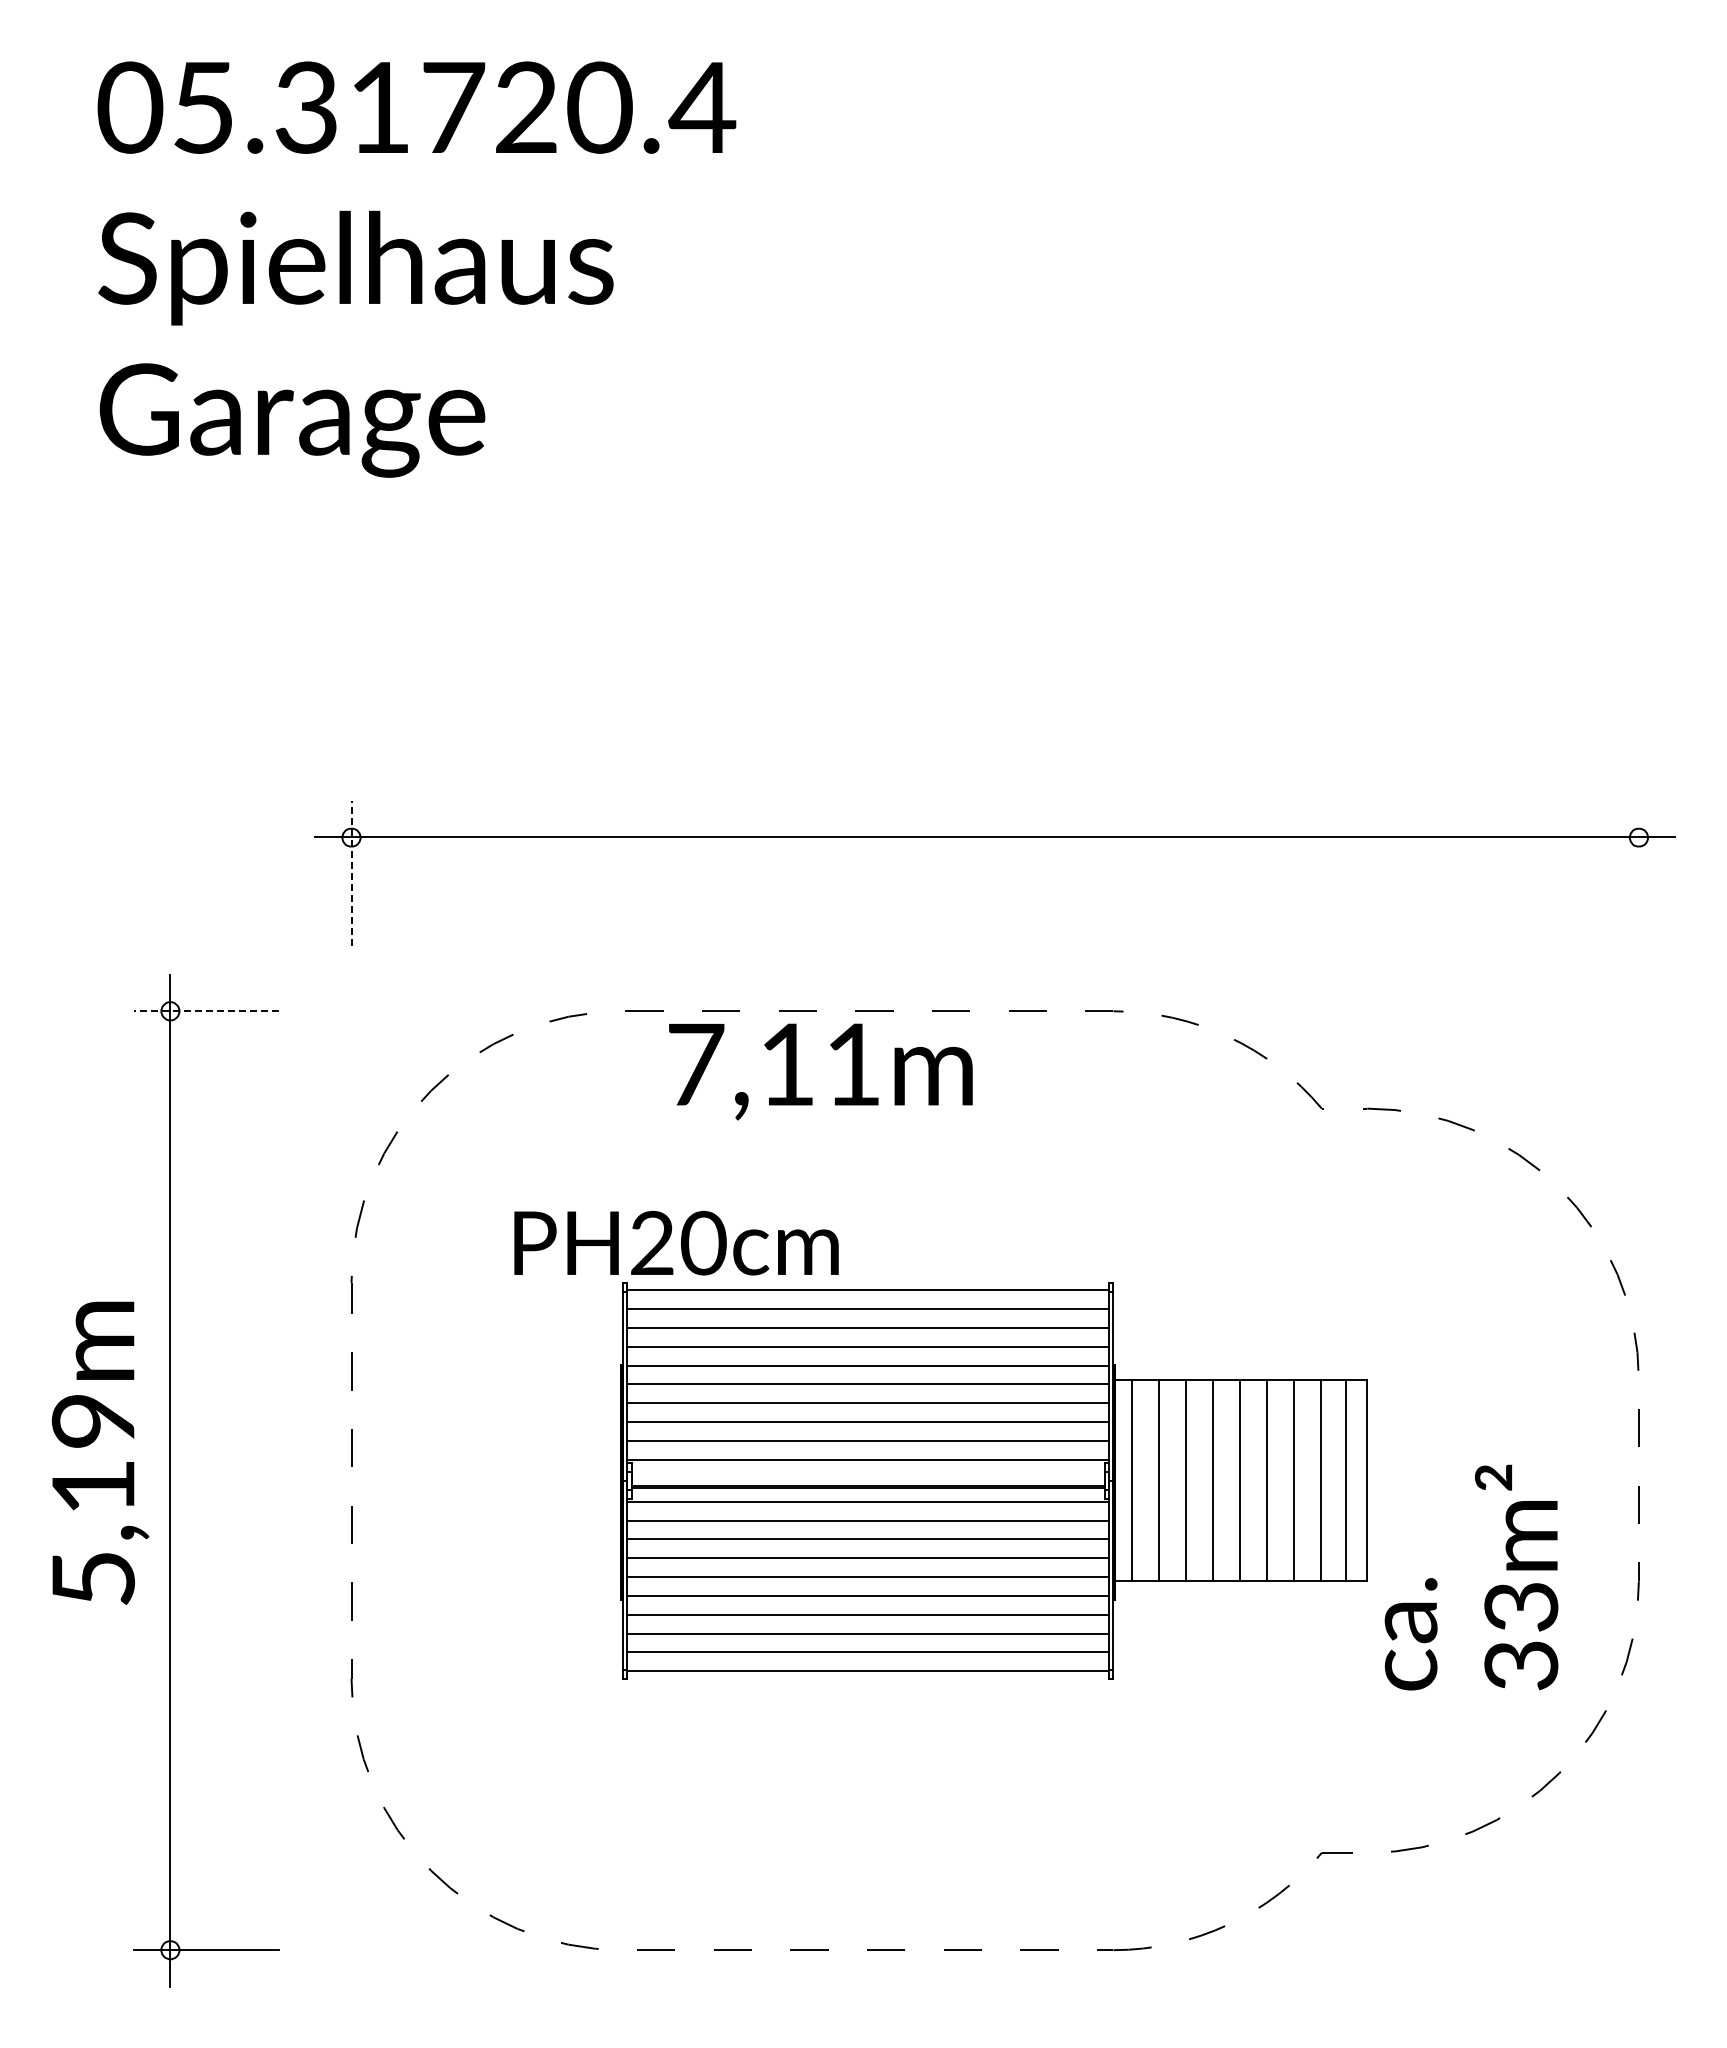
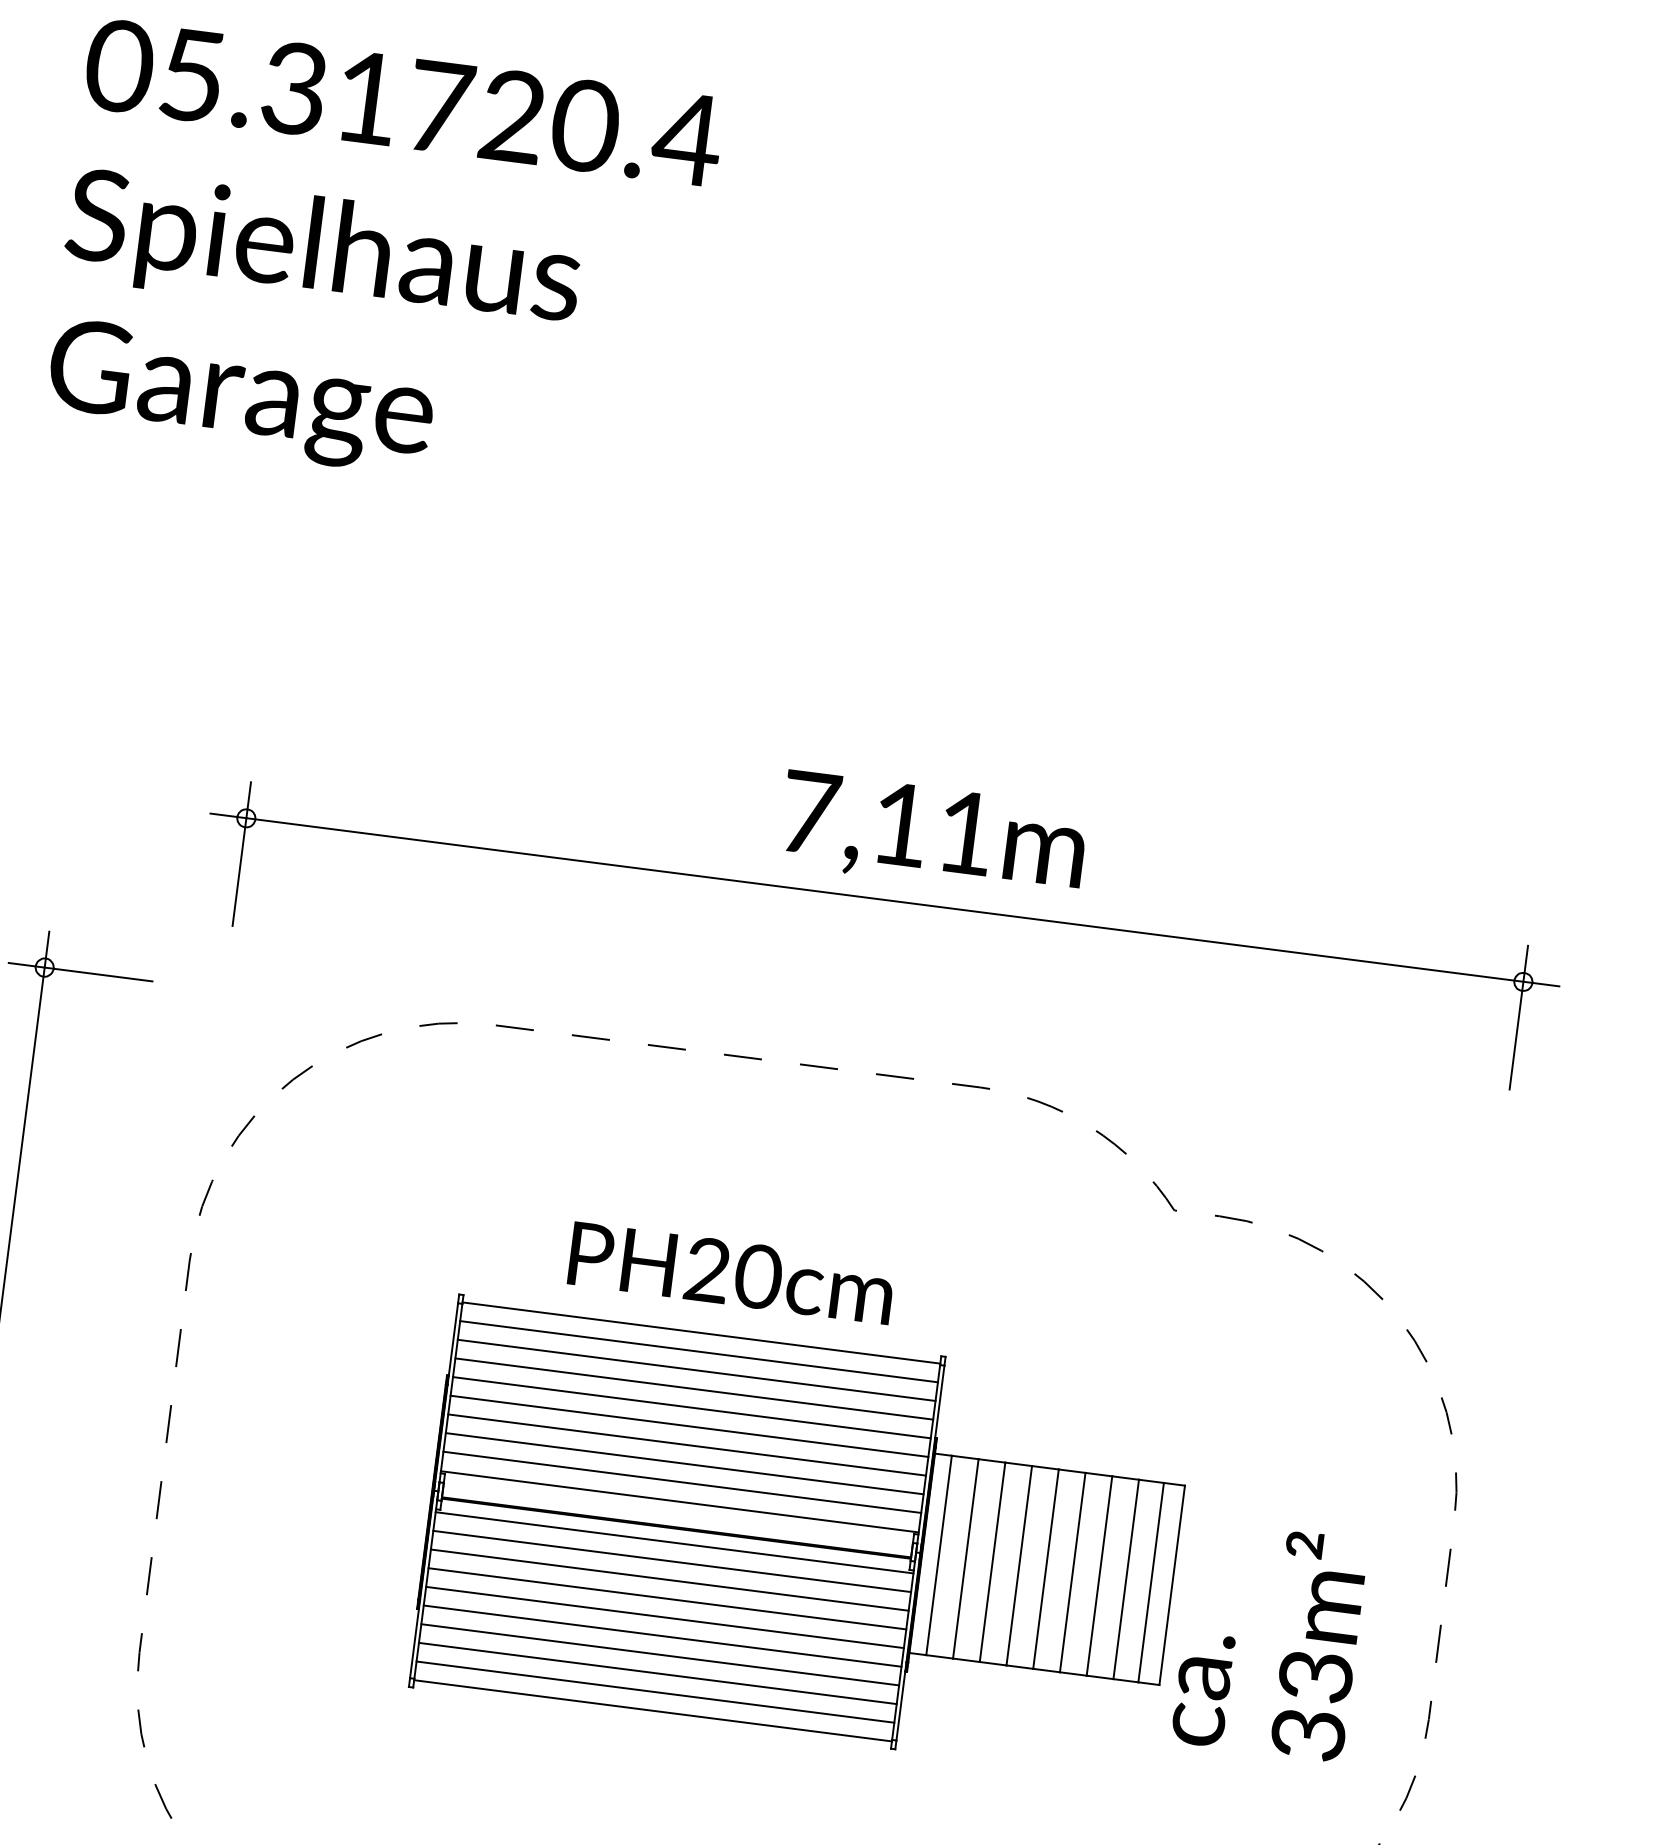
line: (351, 873) -> (241, 853), dashed -> solid
line: (1638, 873) -> (1518, 1017), added
line: (206, 1011) -> (80, 972), dashed -> solid
text: (820, 1071) -> (932, 835), moved
text: (676, 1242) -> (731, 1272), moved
text: (1471, 1577) -> (1270, 1640), moved

